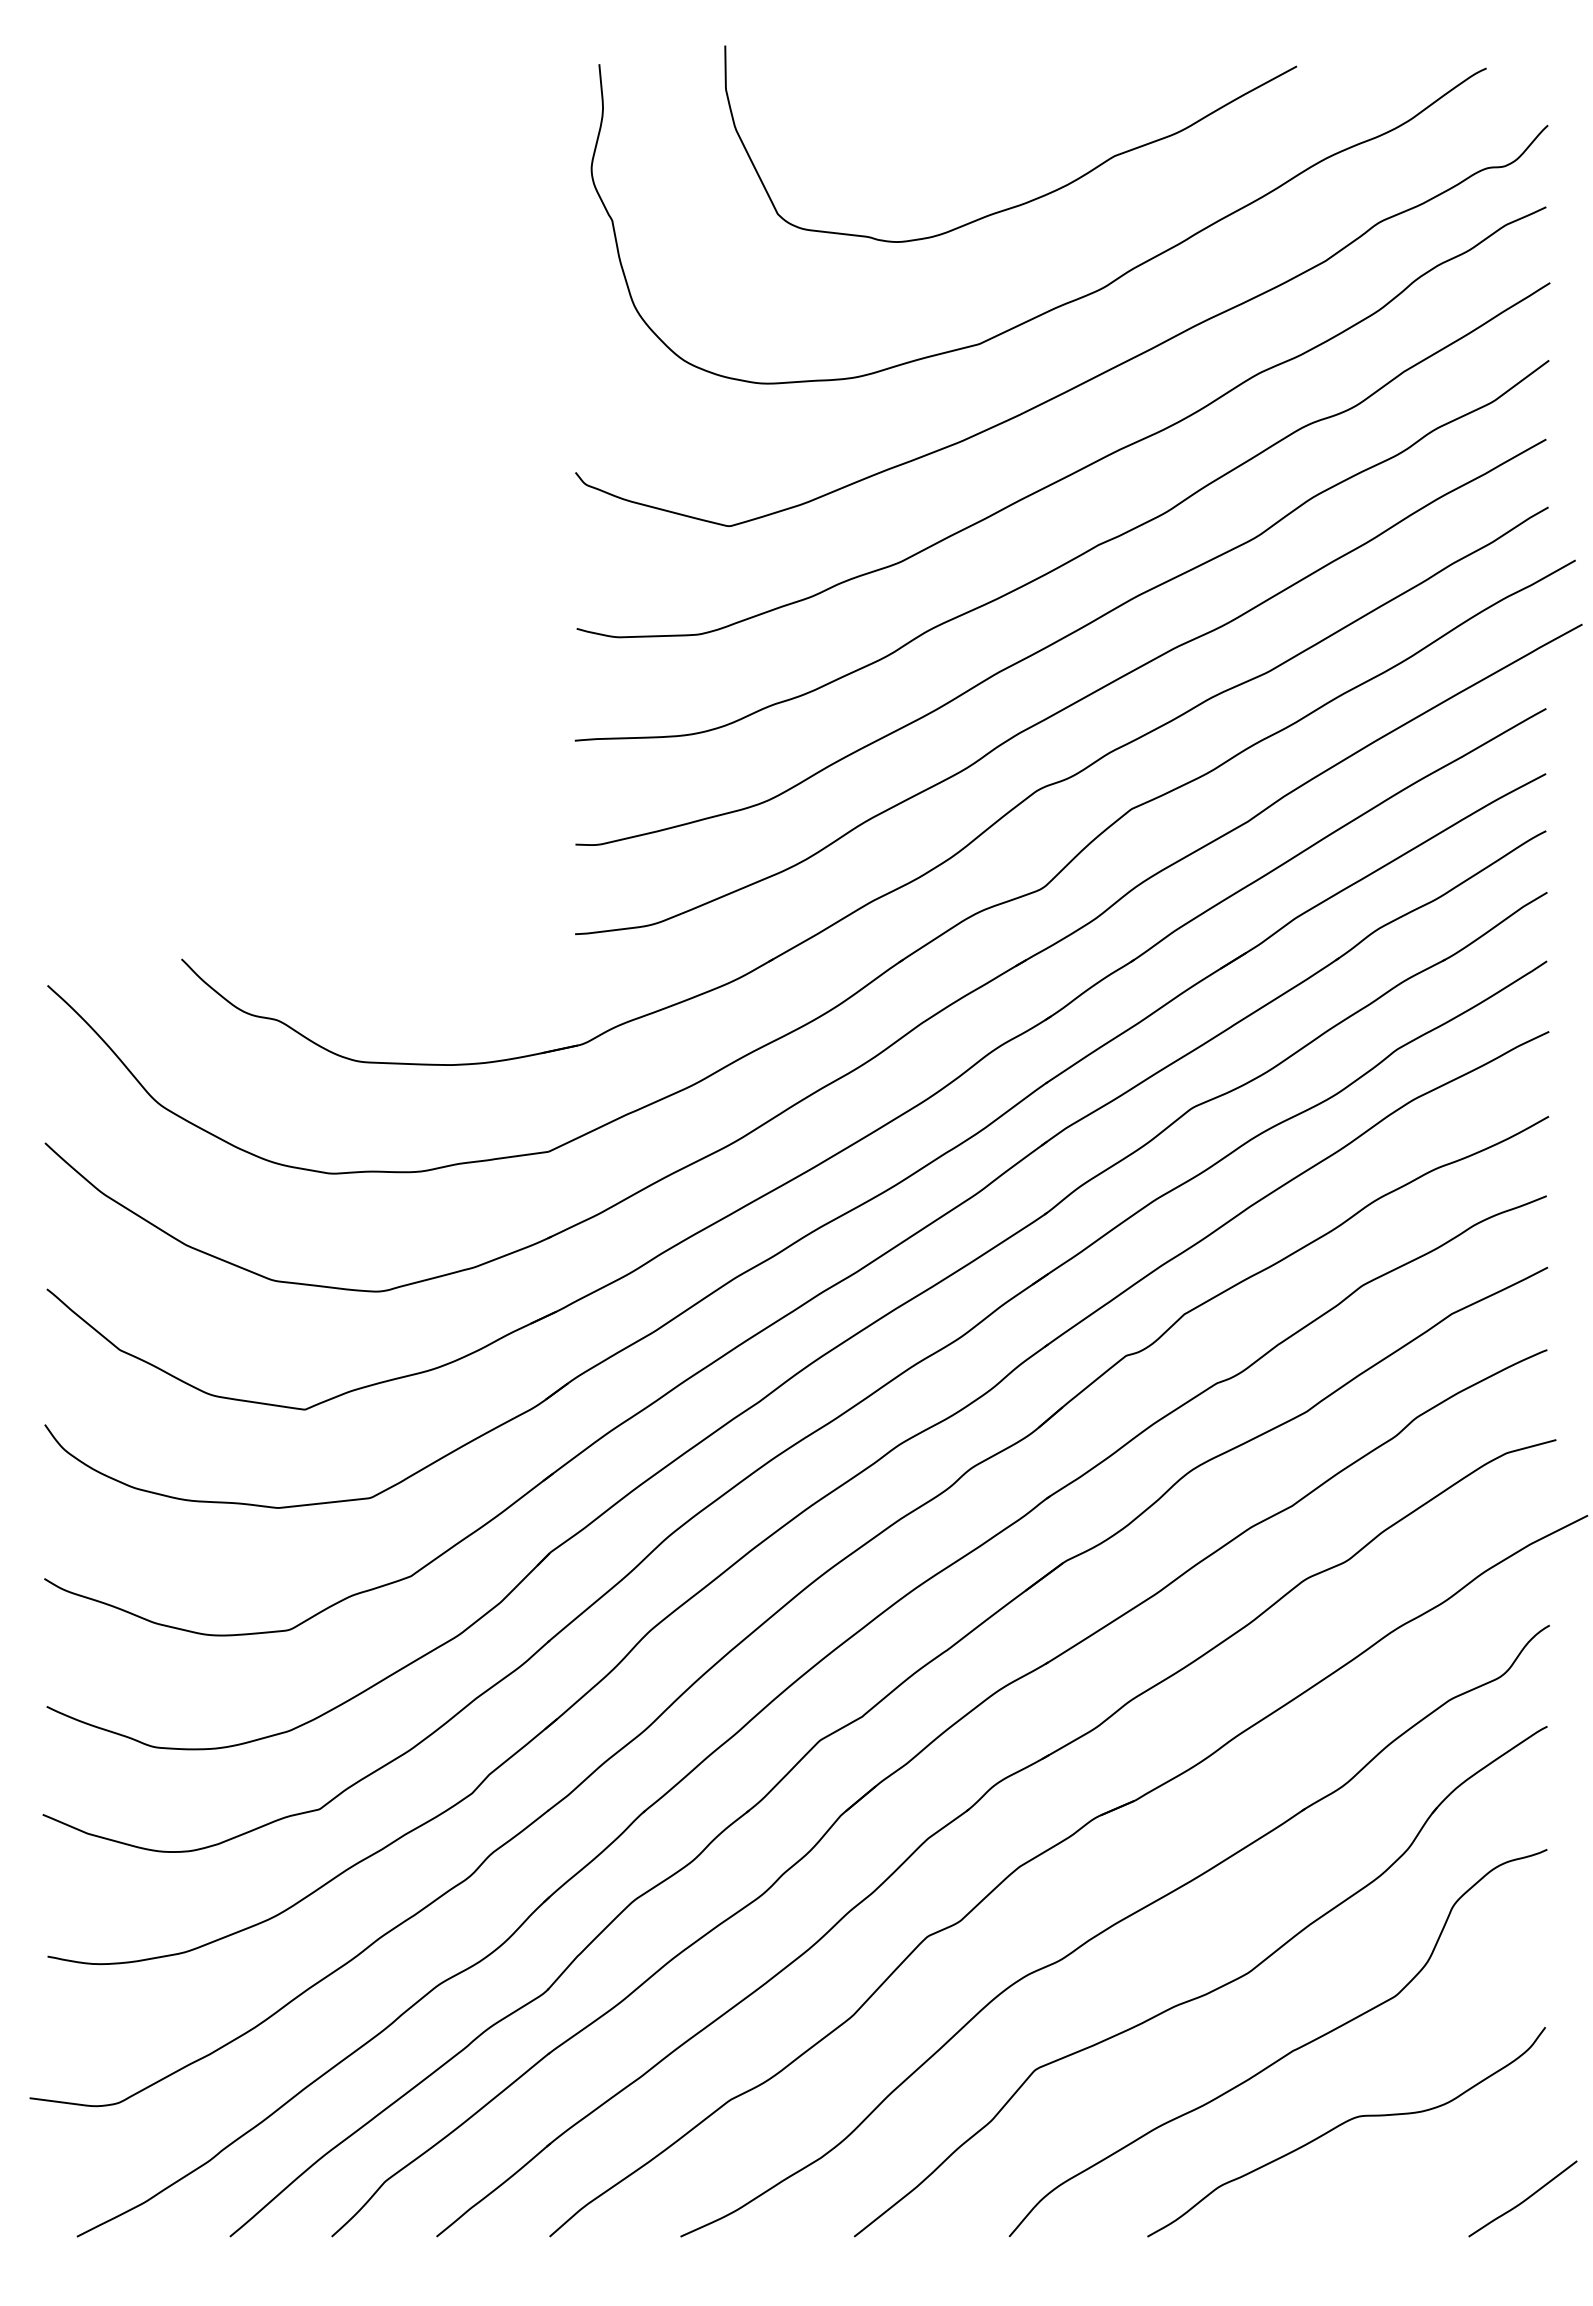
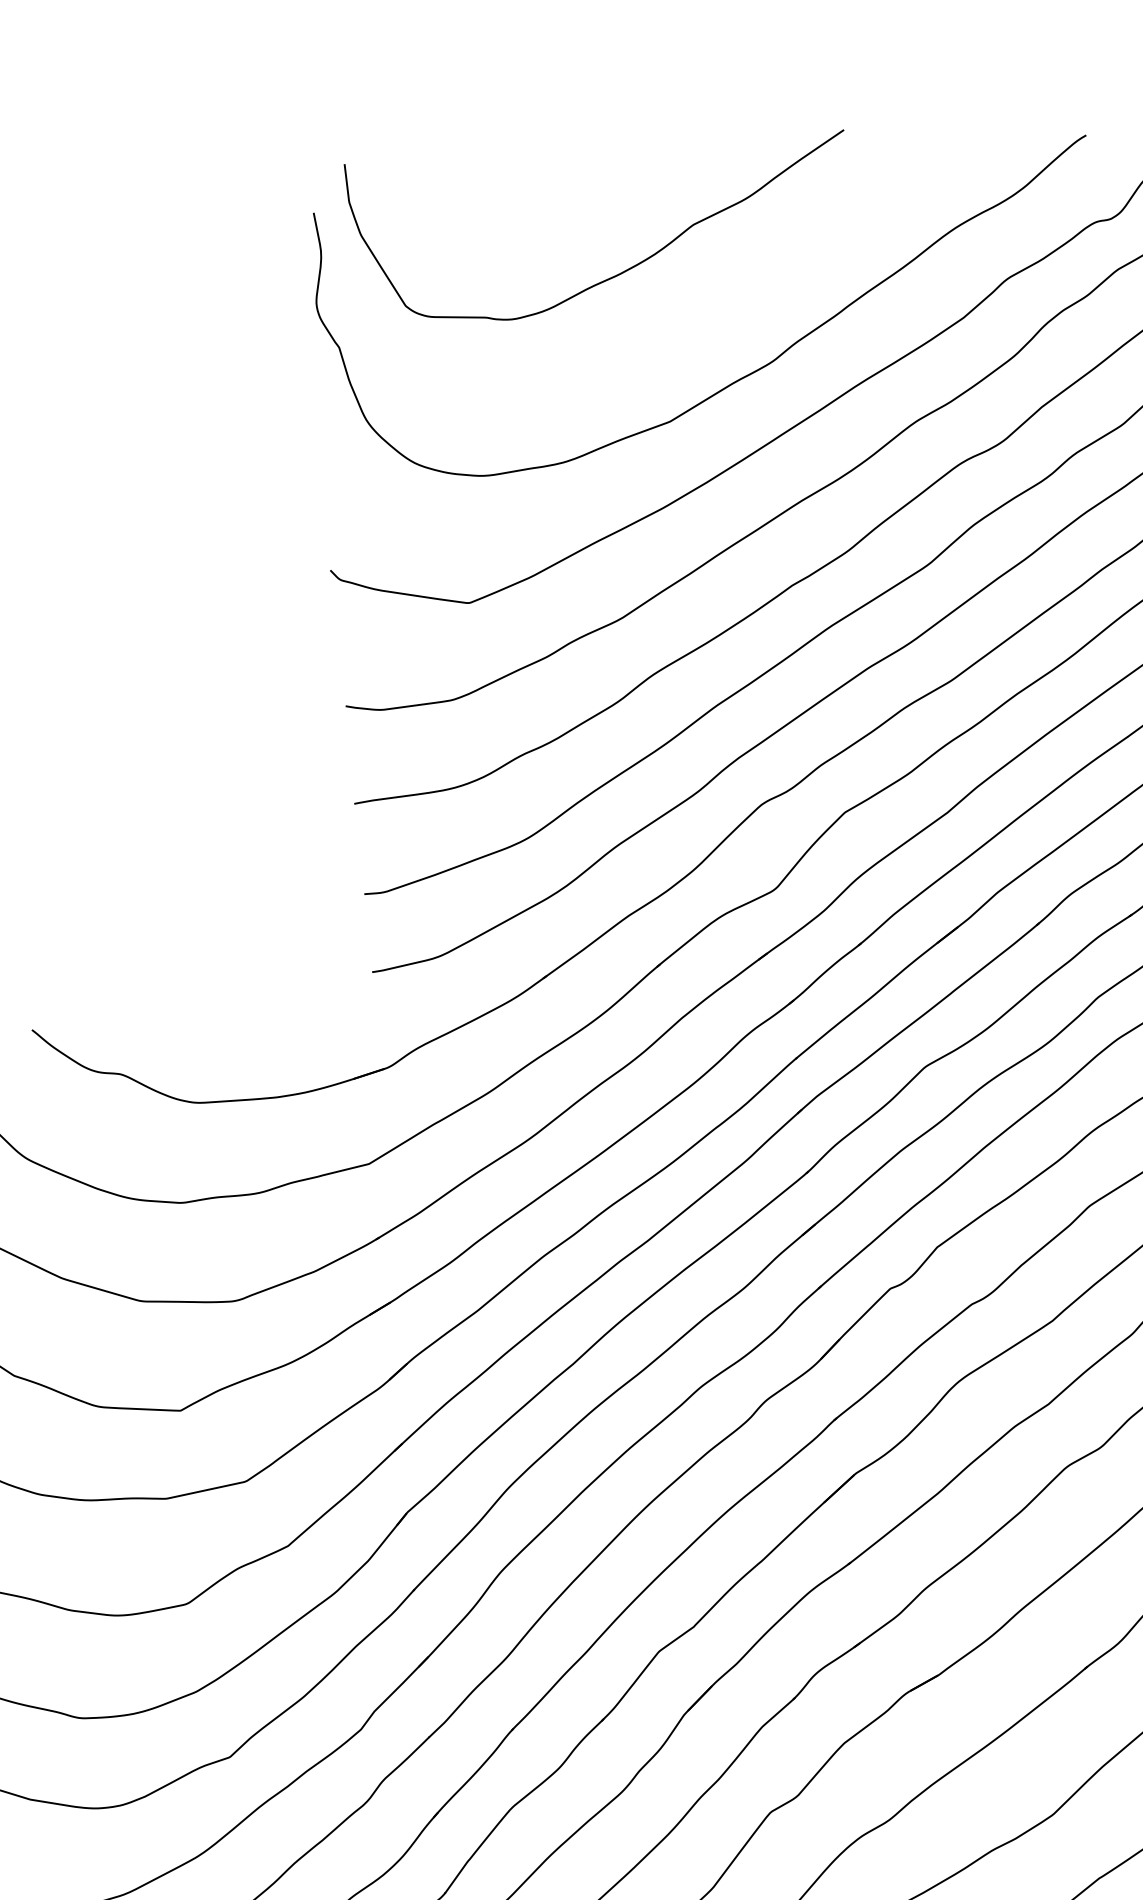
curve: (1031, 199) -> (625, 270), moved

